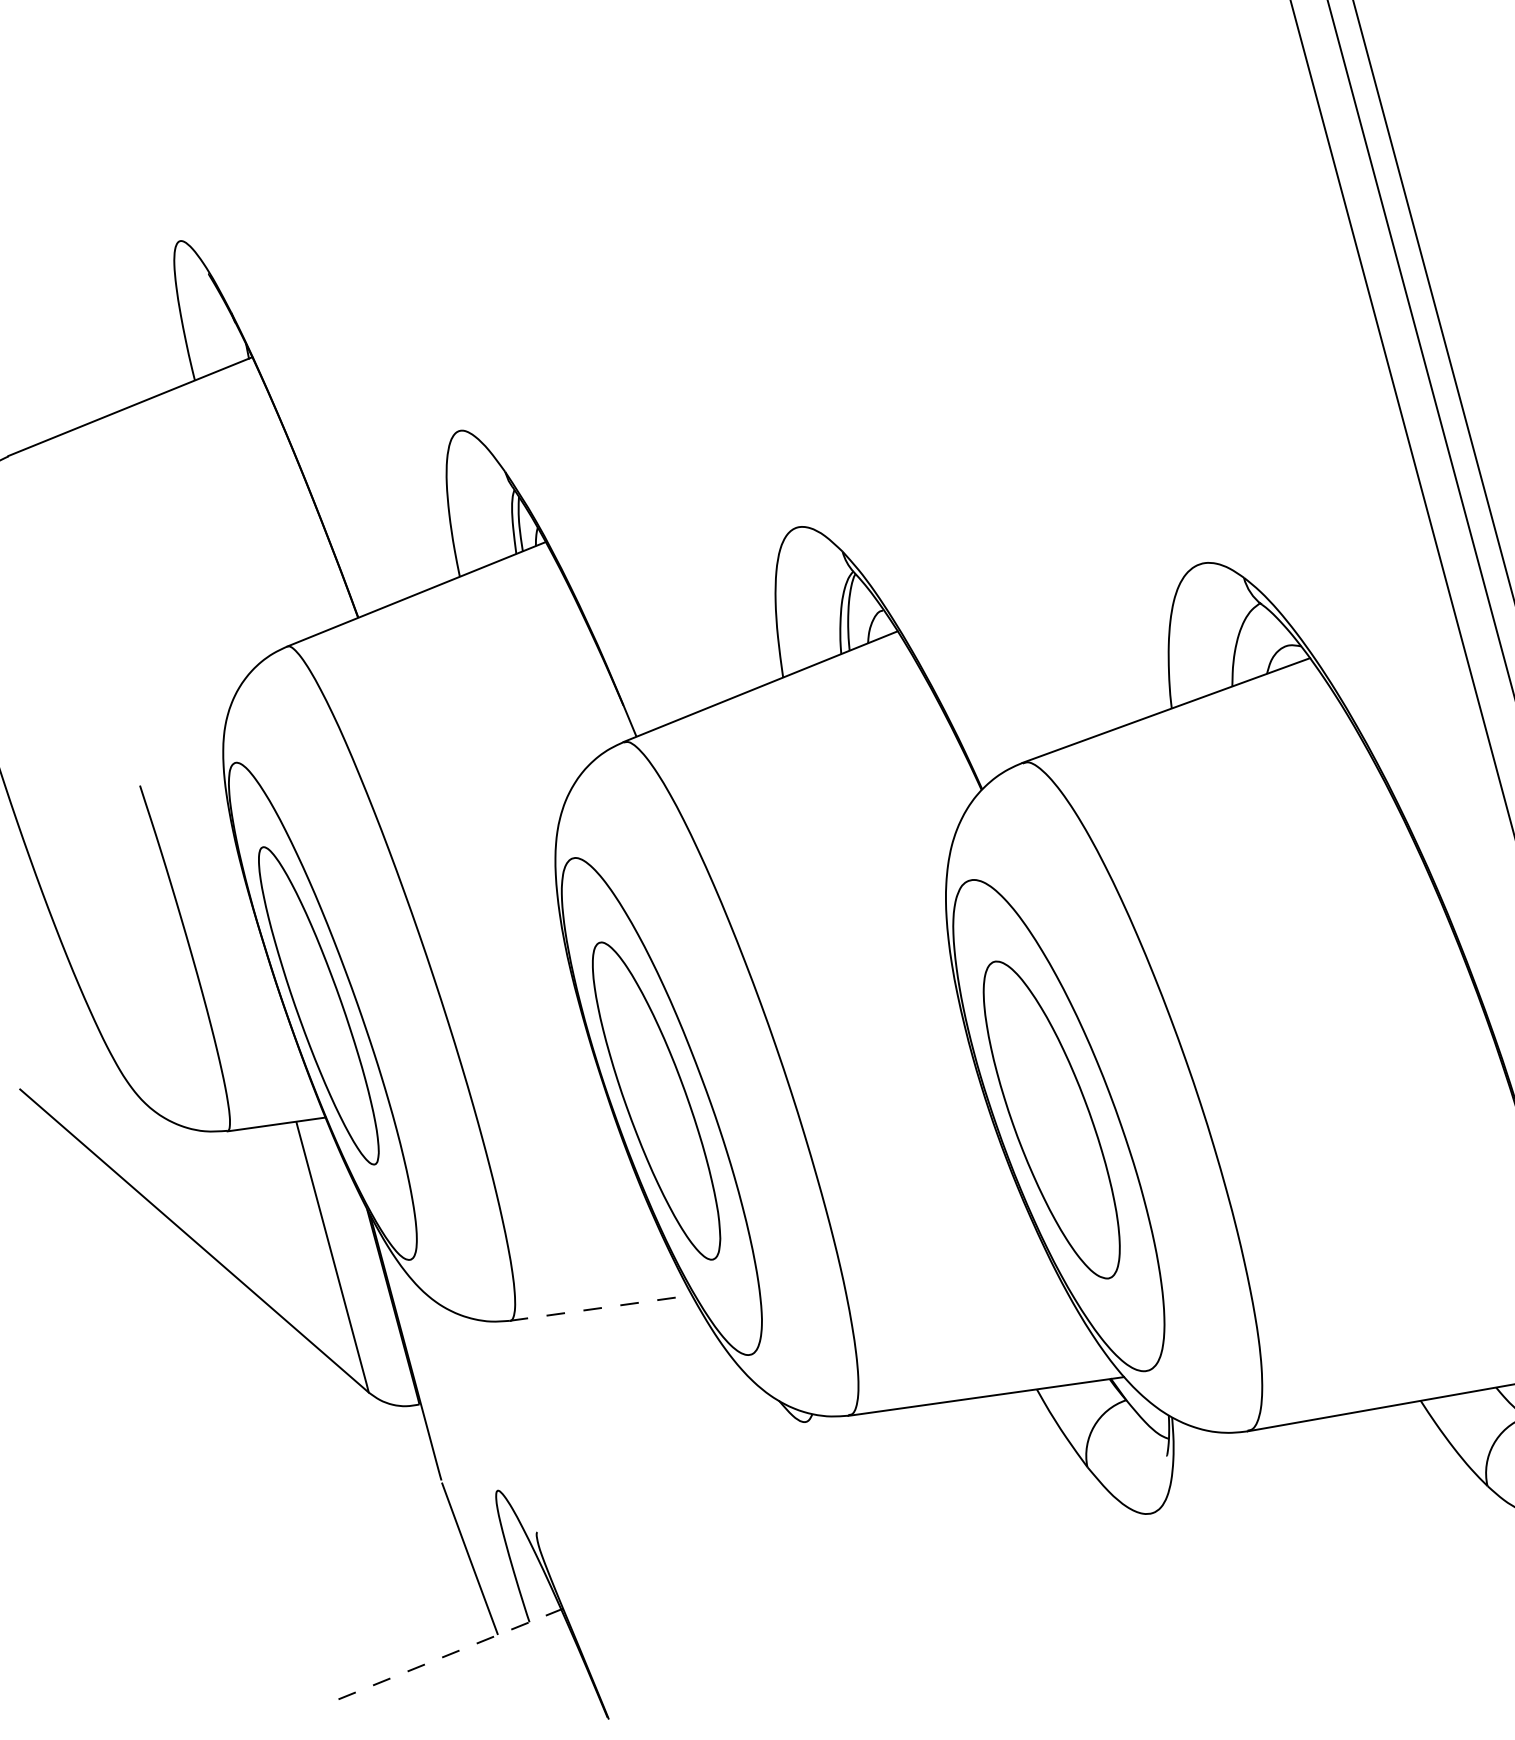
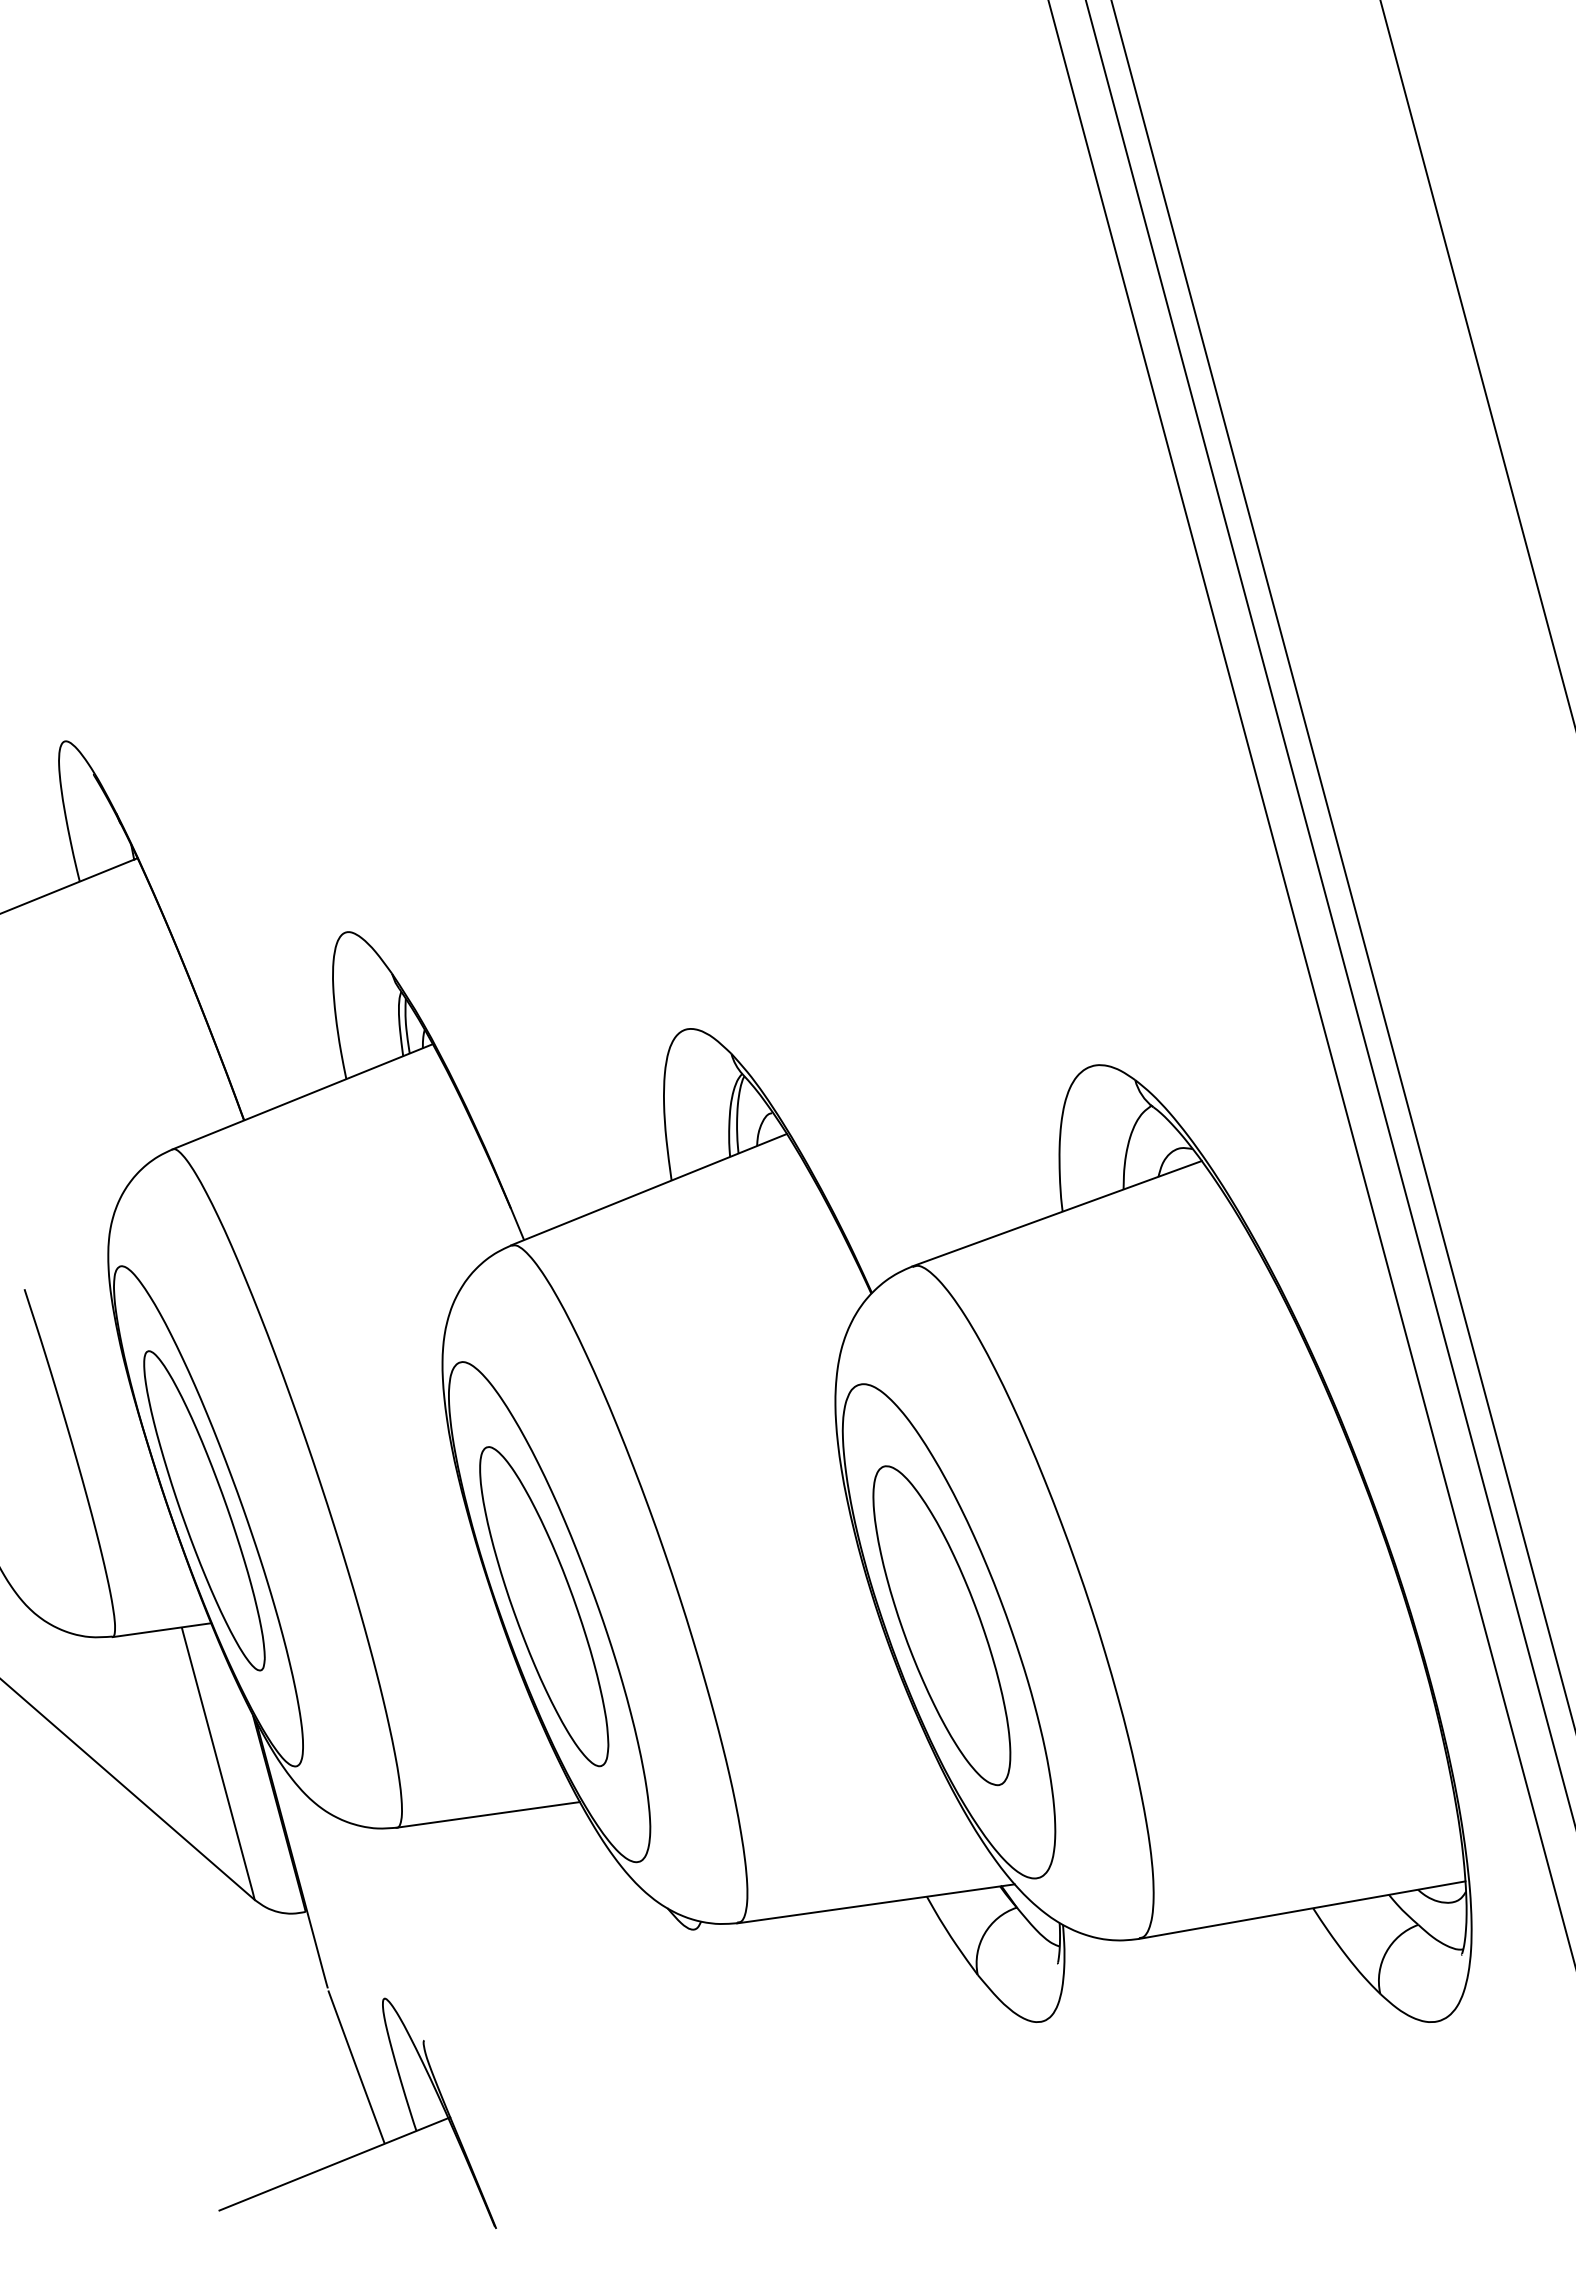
line: (601, 1307) -> (488, 1814), dashed -> solid
line: (448, 1655) -> (334, 2164), dashed -> solid

